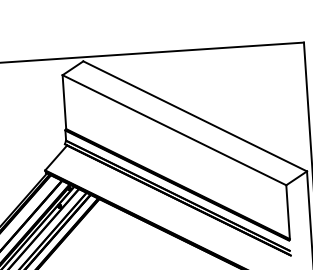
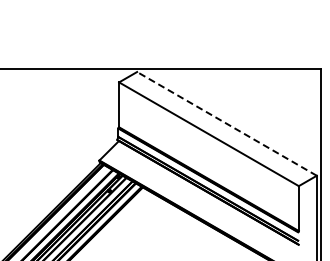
line: (194, 115) -> (226, 123), solid -> dashed

